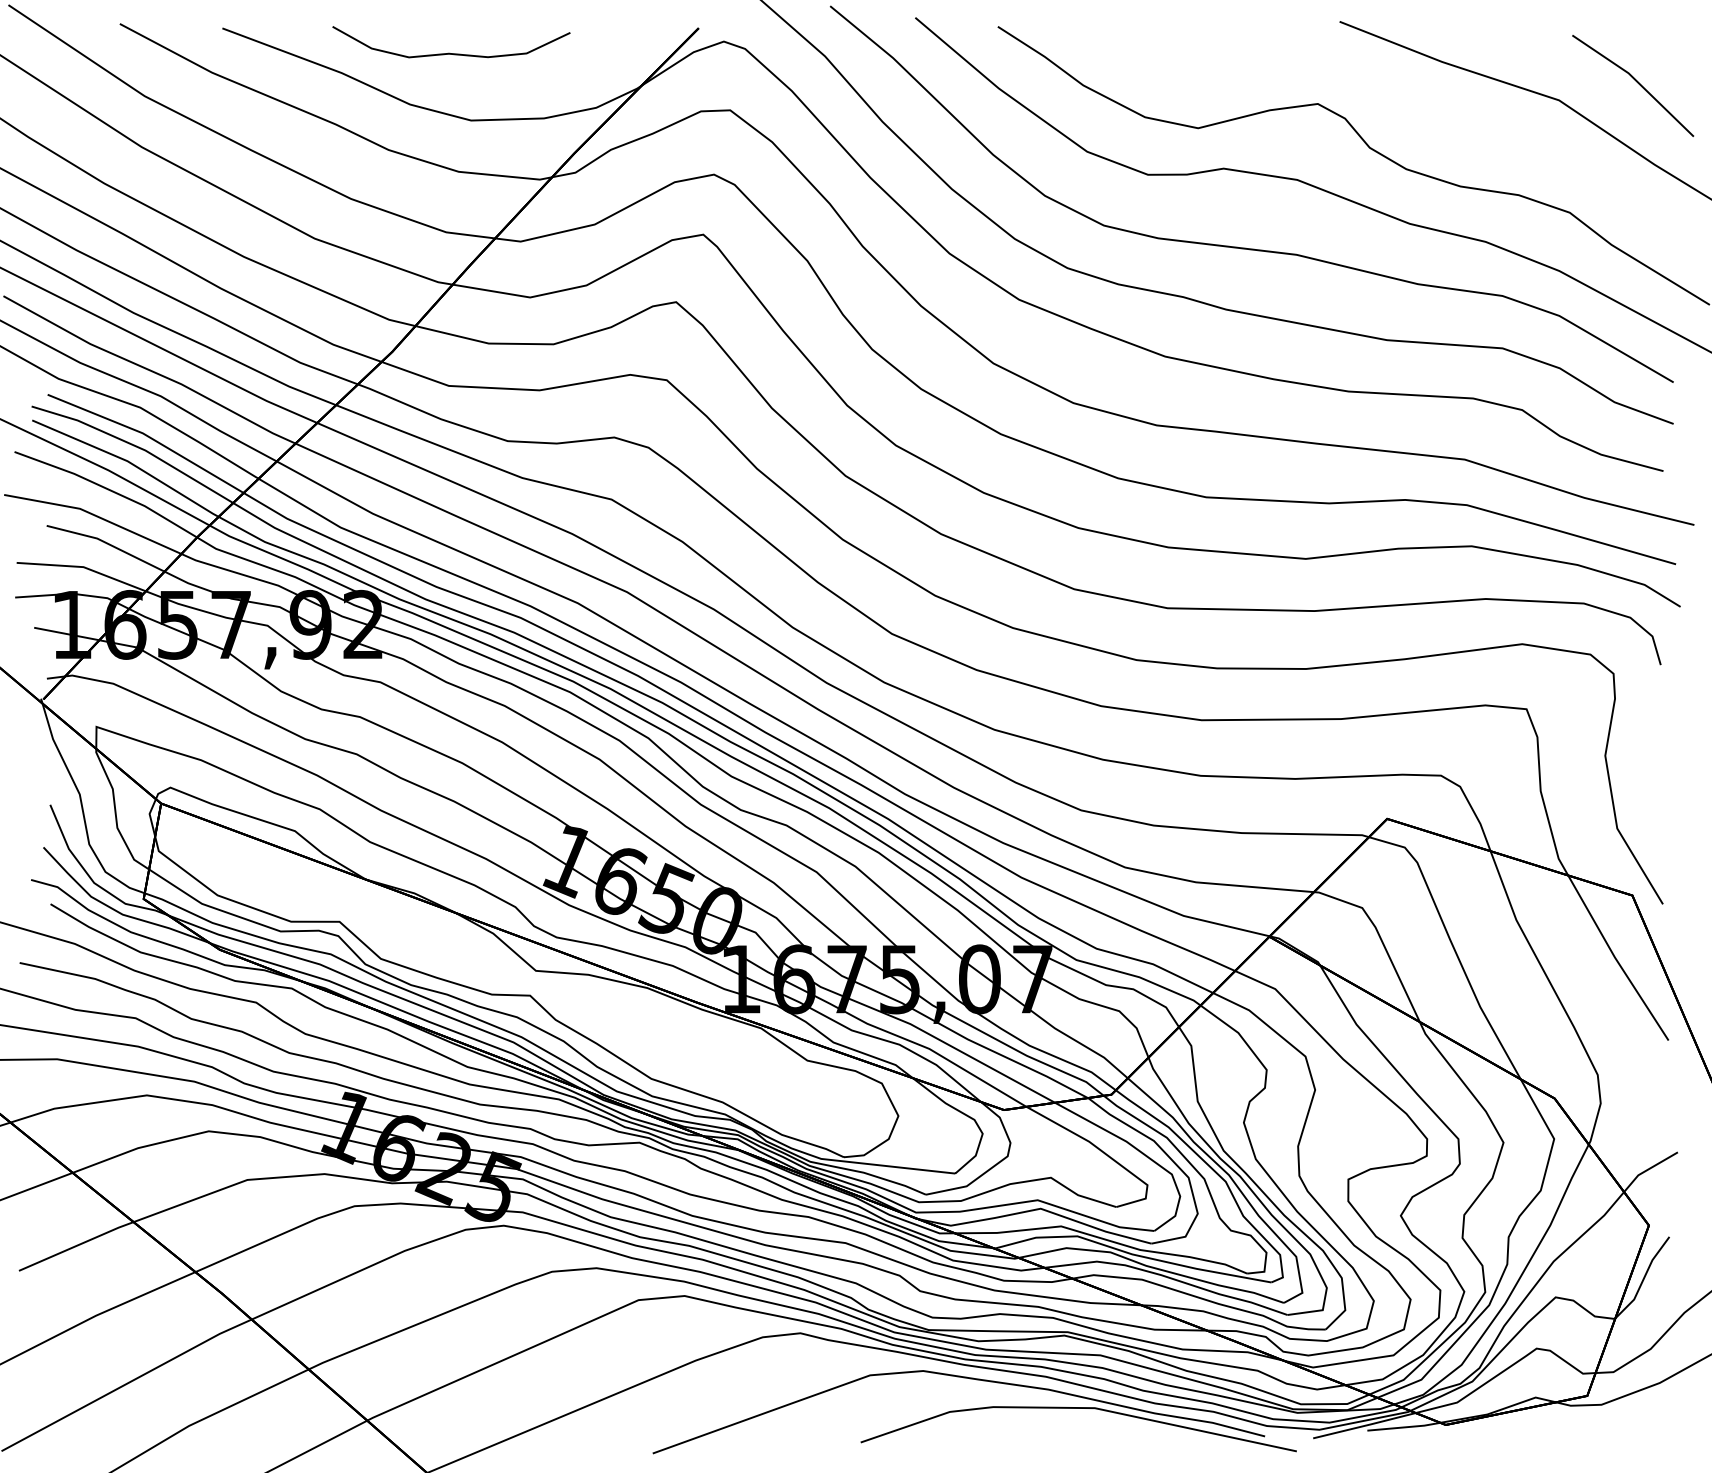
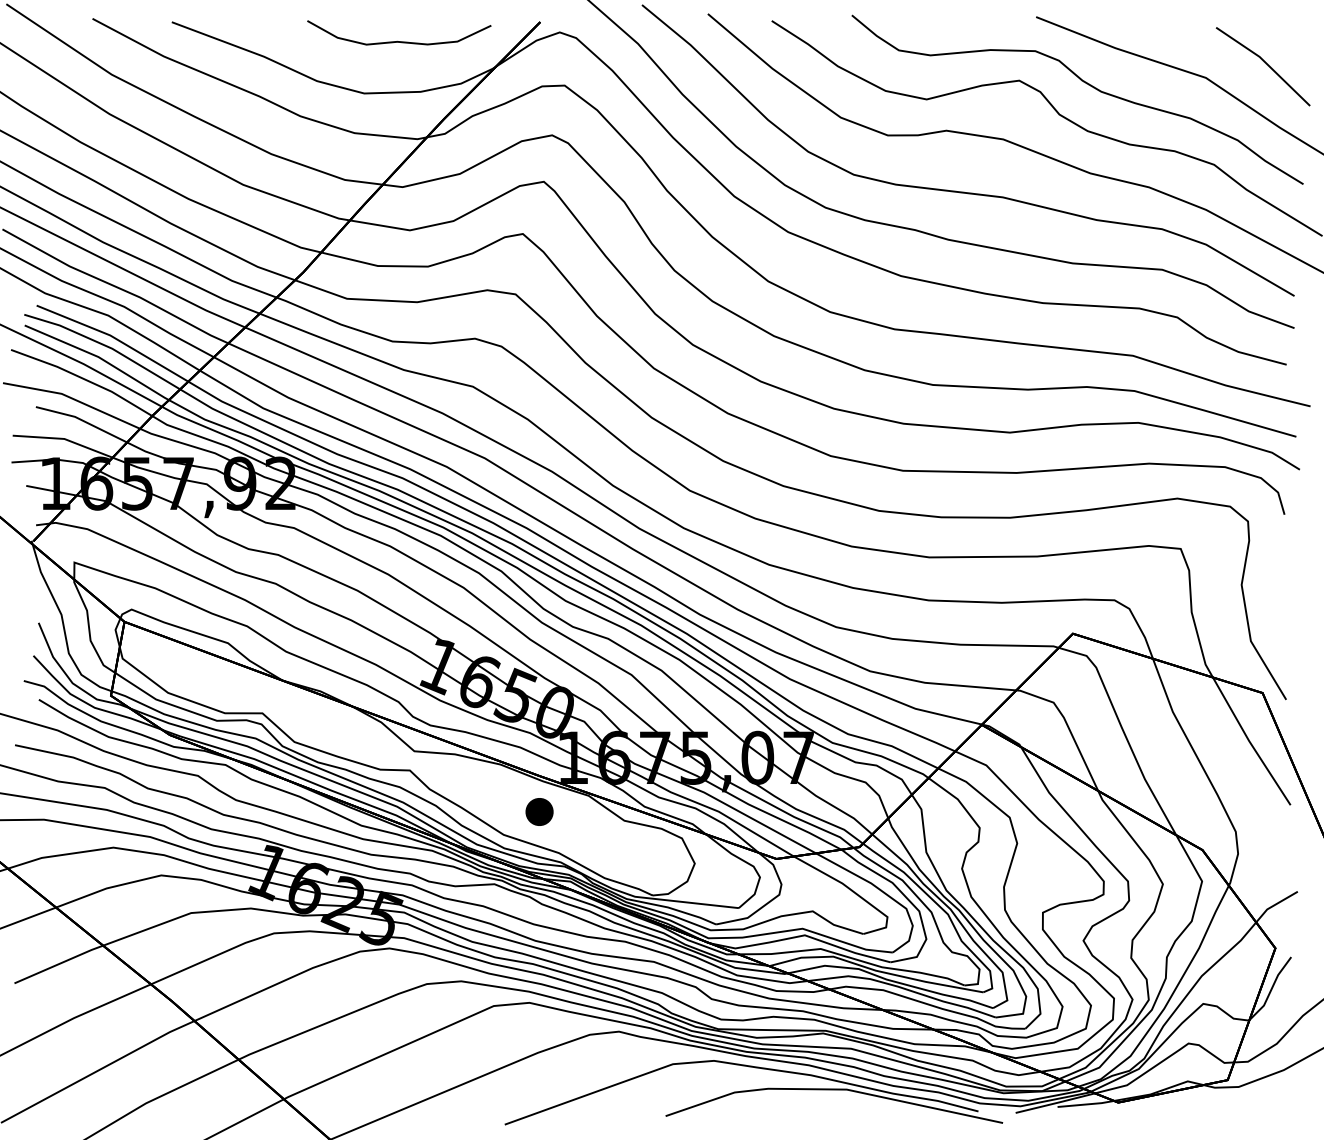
curve: (449, 52) -> (397, 40), moved
curve: (1406, 109) -> (1087, 84), added
part: (697, 1049) -> (539, 812), added

